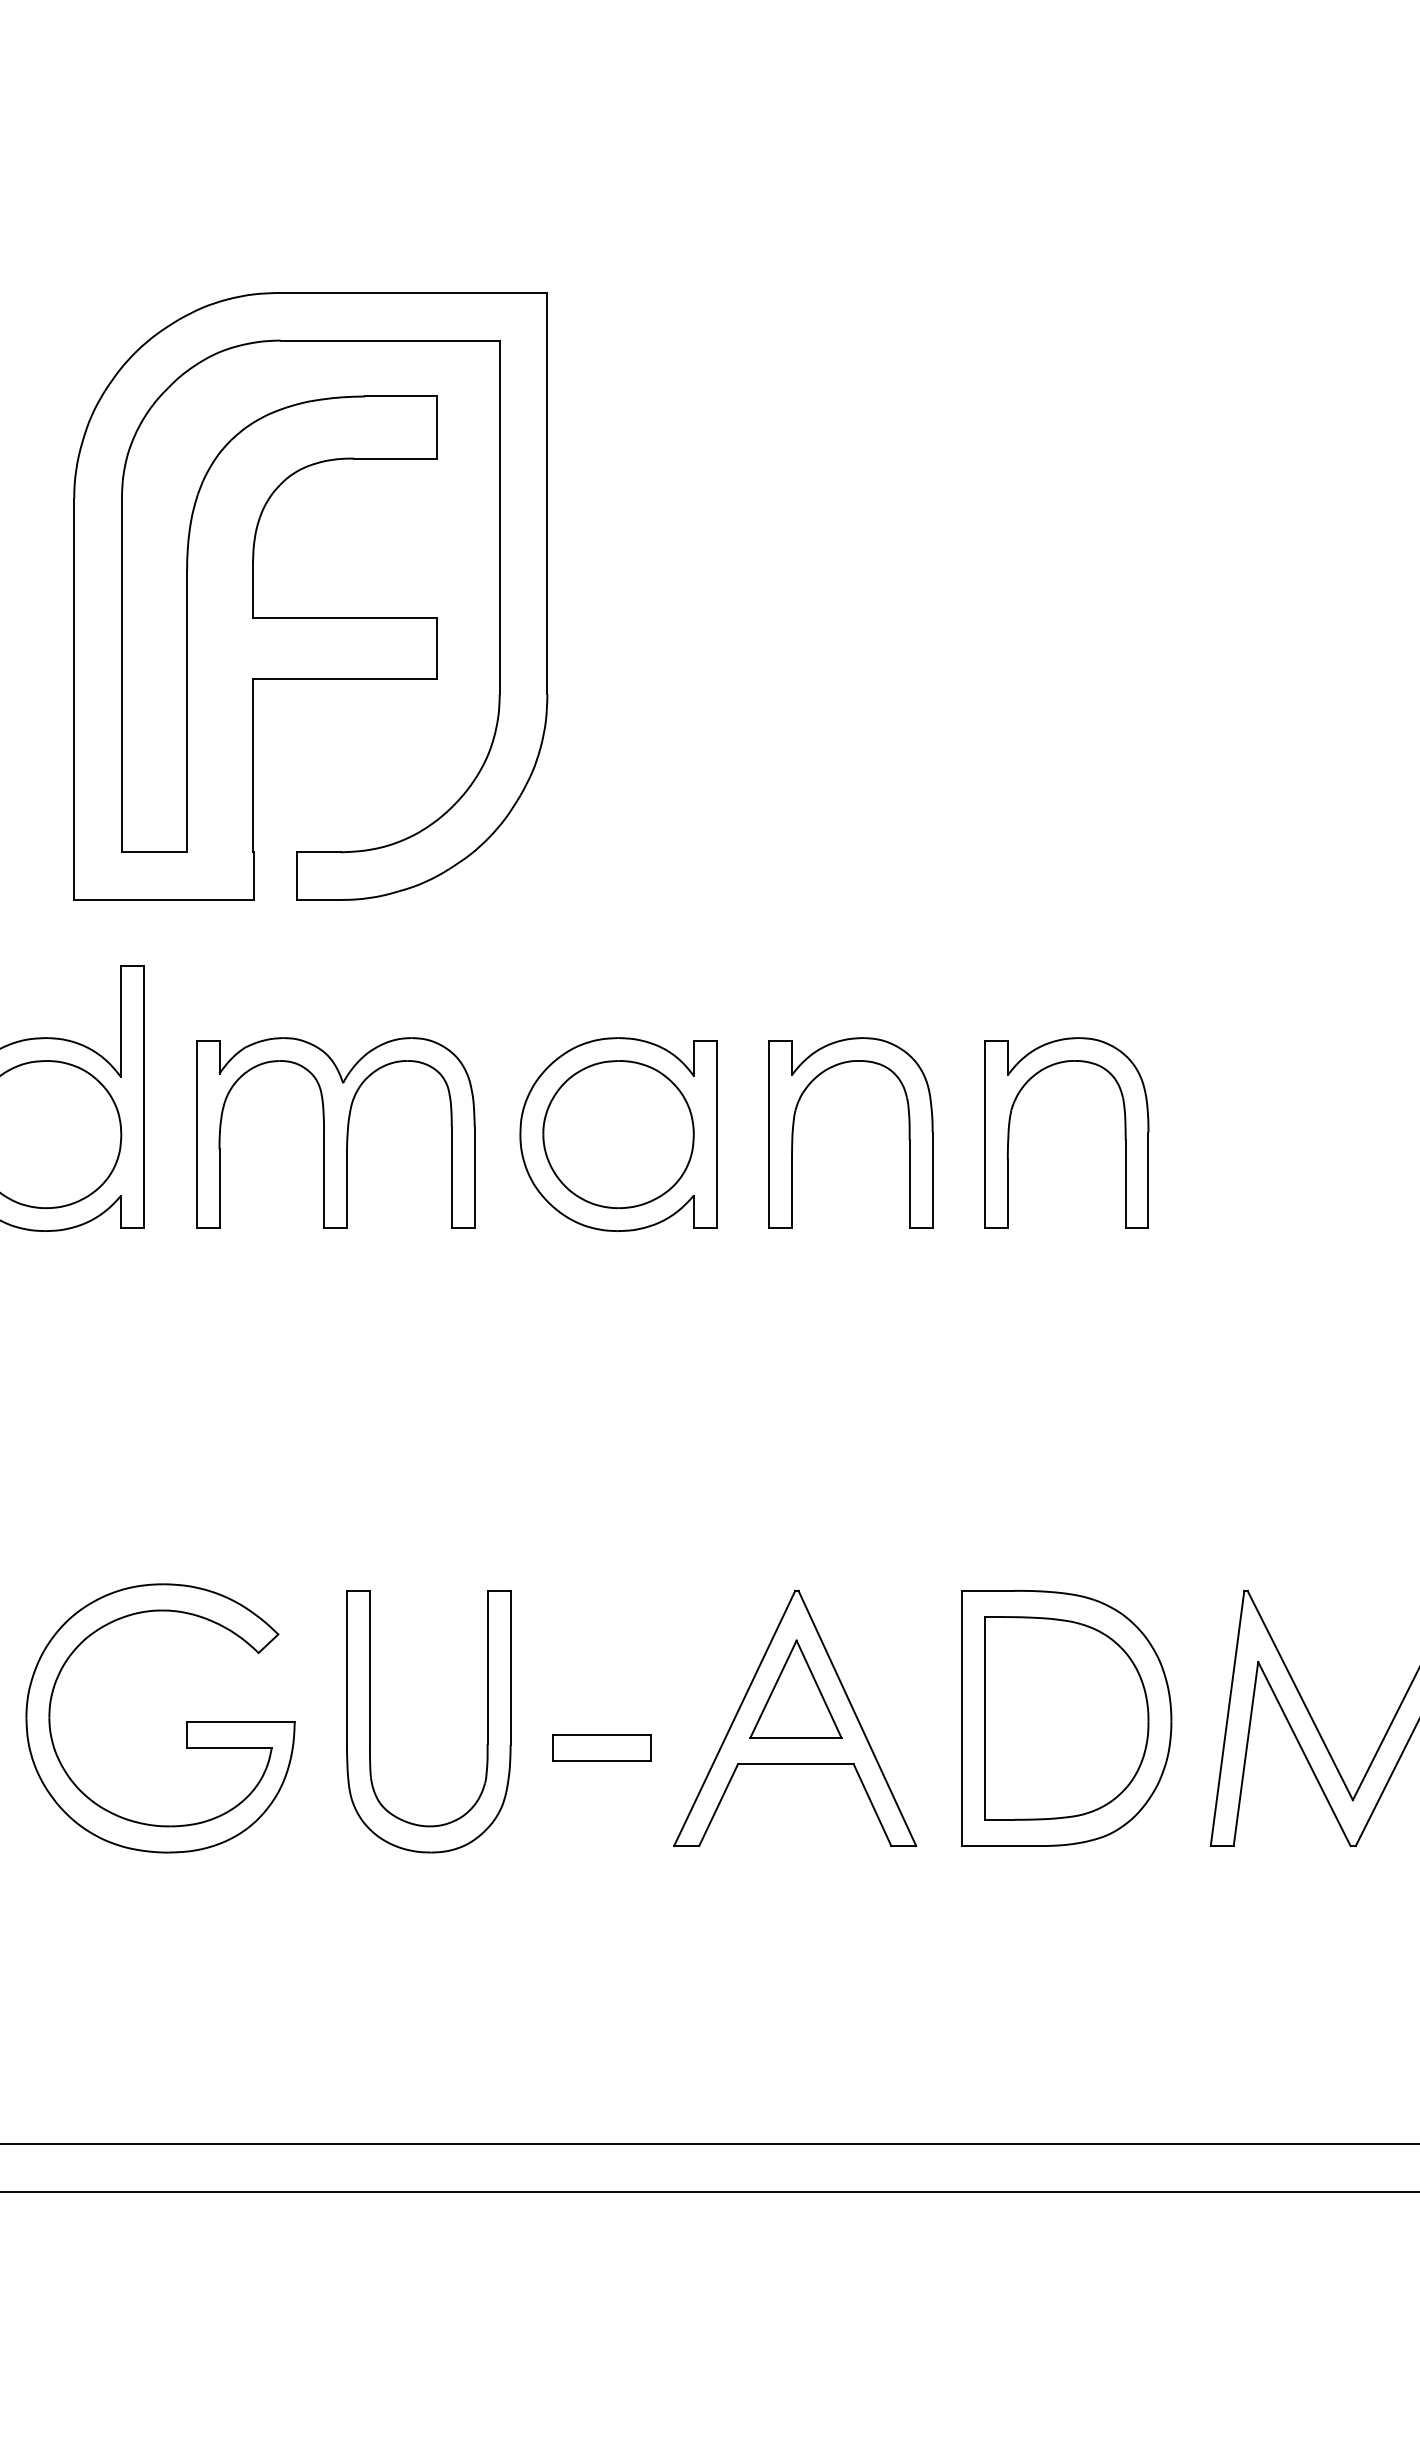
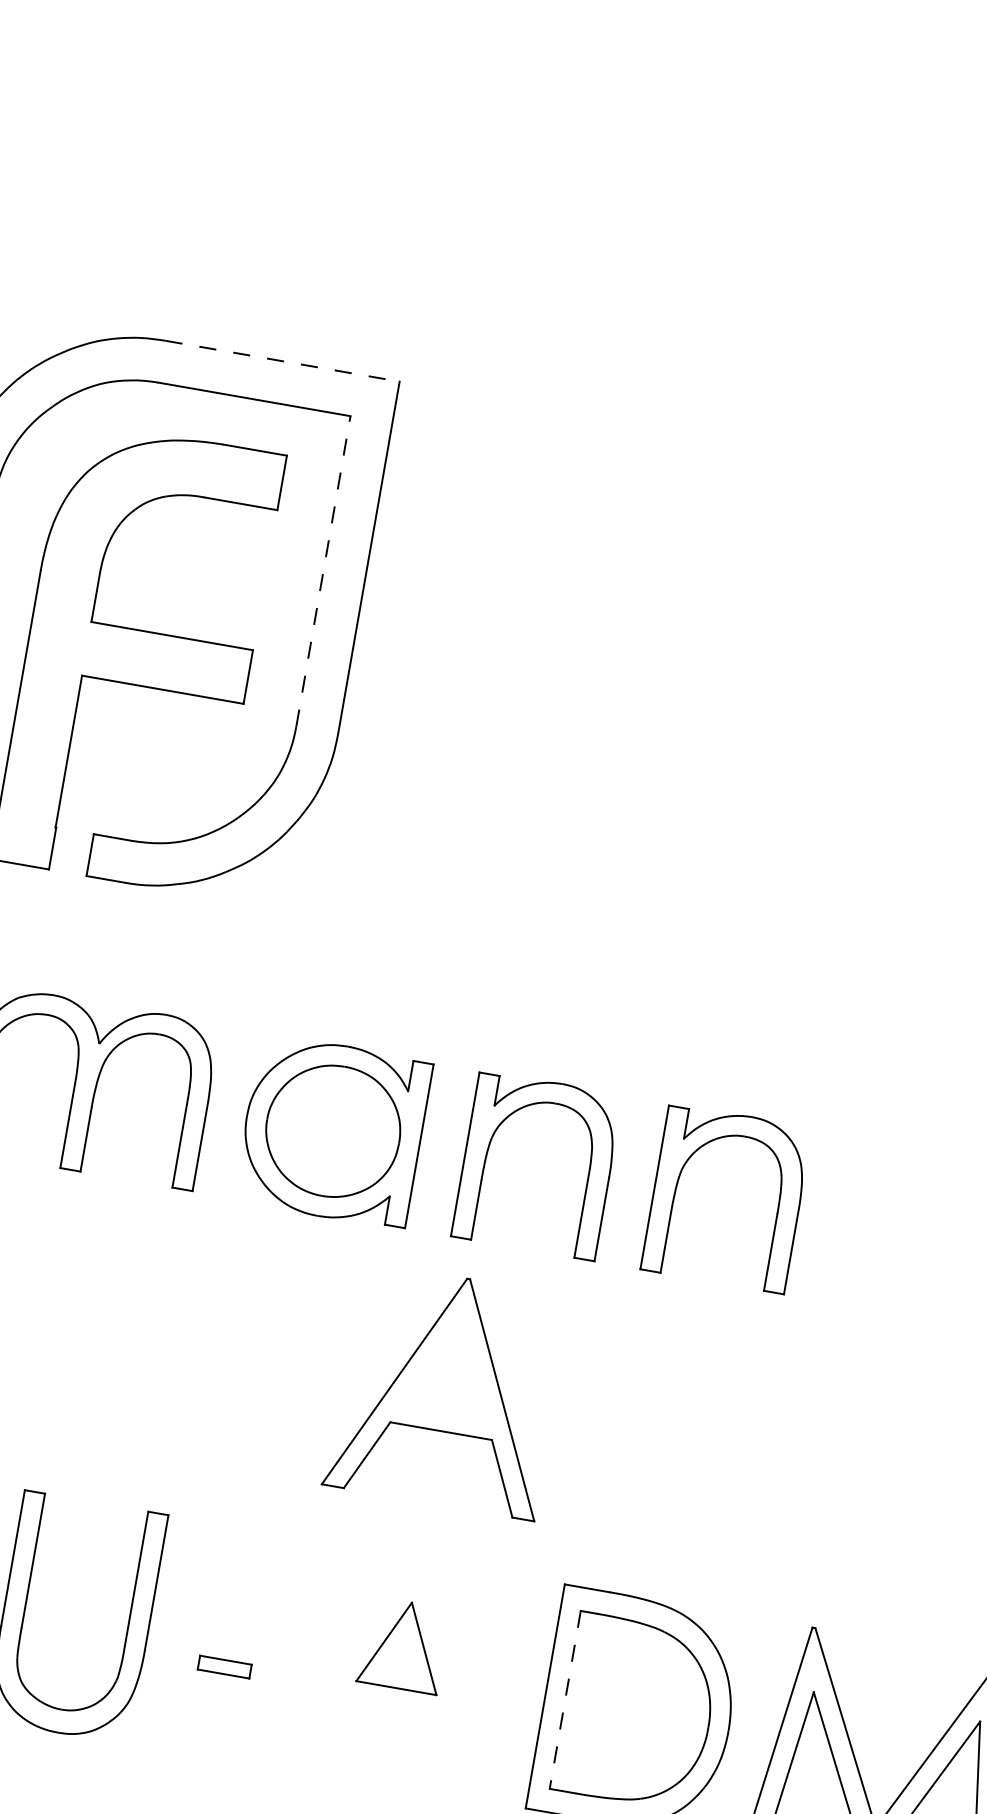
line: (414, 292) -> (283, 360), solid -> dashed
line: (499, 517) -> (323, 571), solid -> dashed
part: (795, 1718) -> (447, 1390), moved
line: (984, 1718) -> (564, 1699), solid -> dashed
part: (601, 1747) -> (224, 1666), size x0.6

